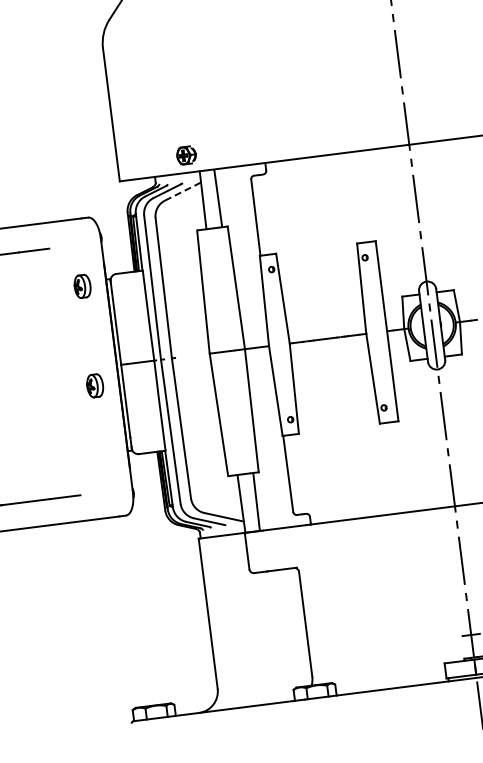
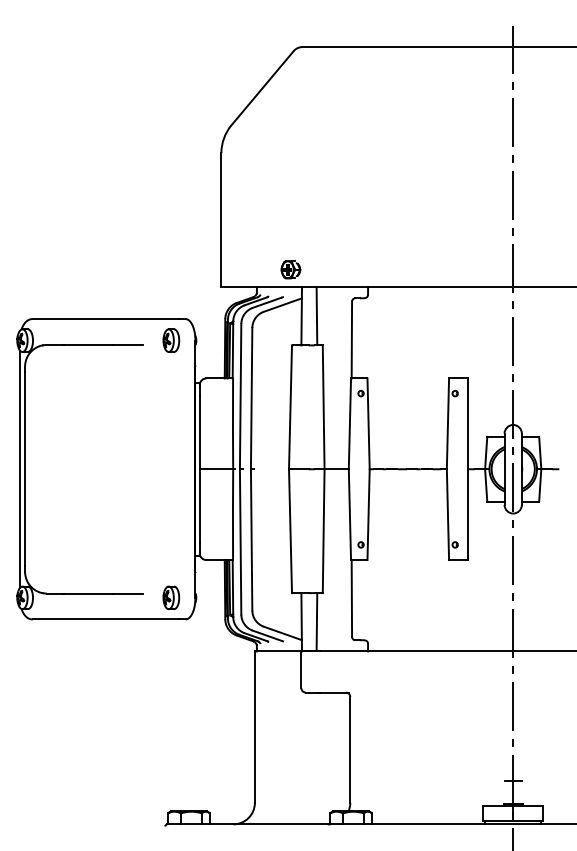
line: (183, 190) -> (283, 304), dashed -> solid
part: (82, 286) -> (171, 340), moved
part: (95, 385) -> (171, 597), moved

